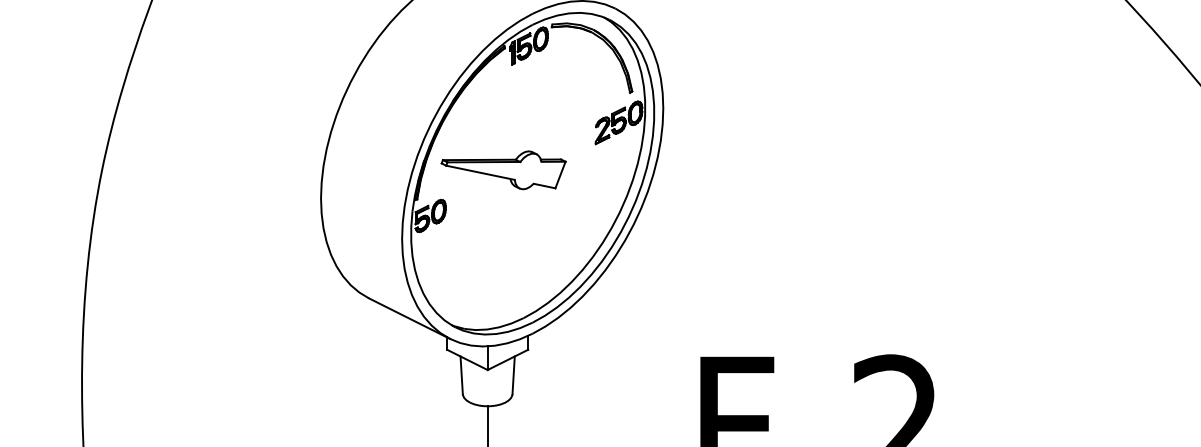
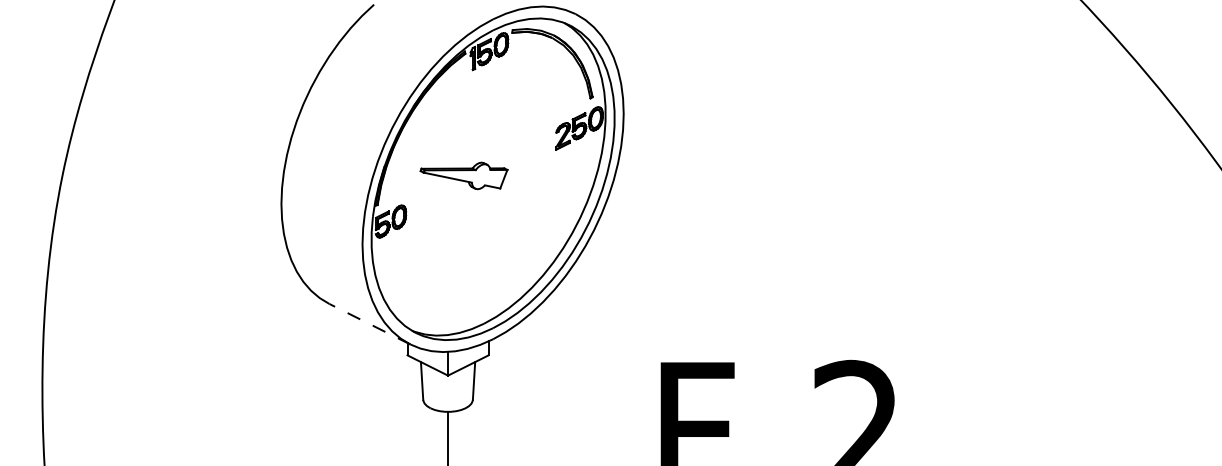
part: (503, 169) -> (463, 175), size x0.7
line: (409, 318) -> (369, 324), solid -> dashed

